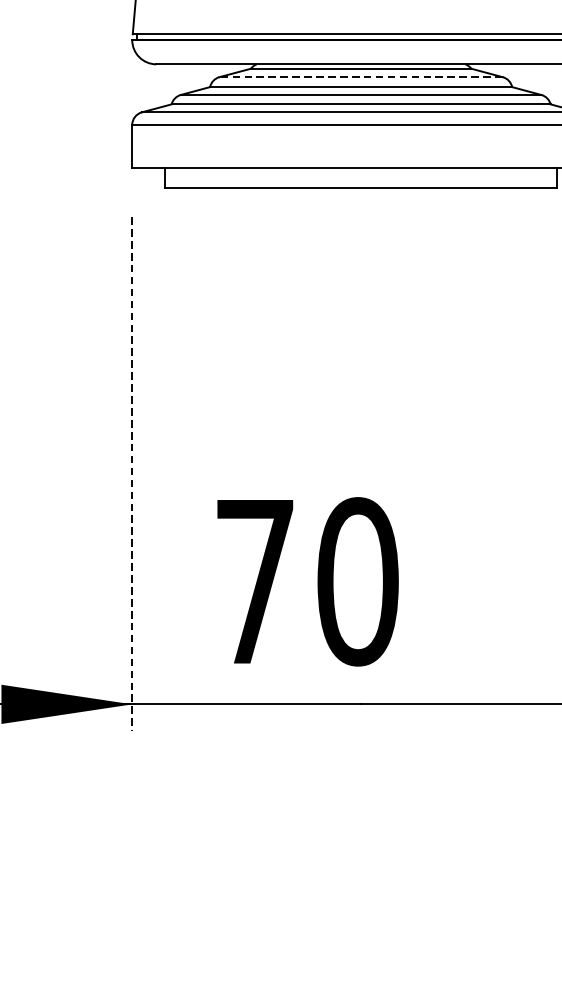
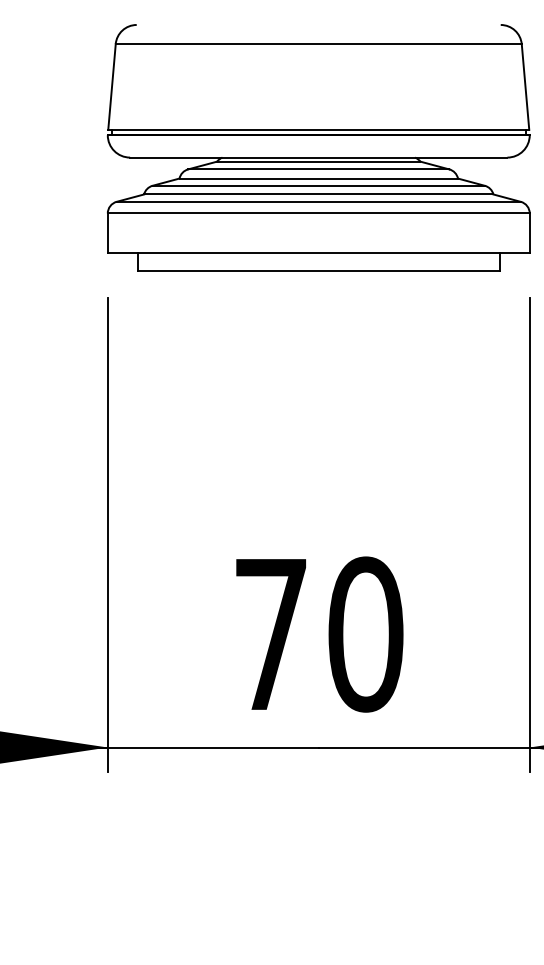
line: (360, 77) -> (318, 169), dashed -> solid
line: (131, 474) -> (107, 535), dashed -> solid
text: (307, 581) -> (319, 634), moved

